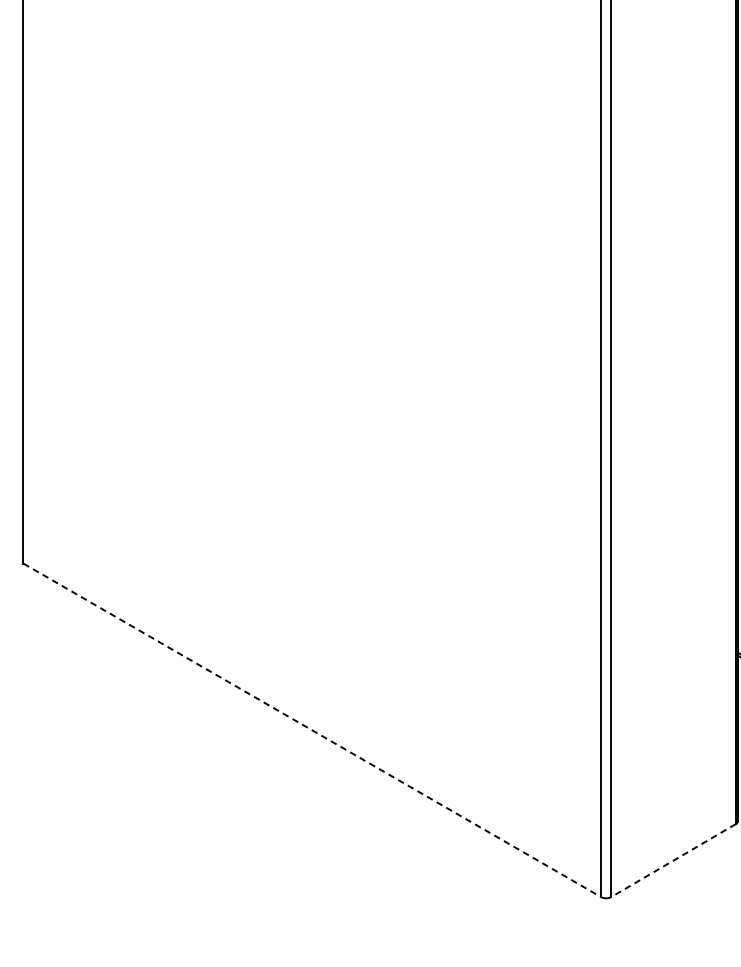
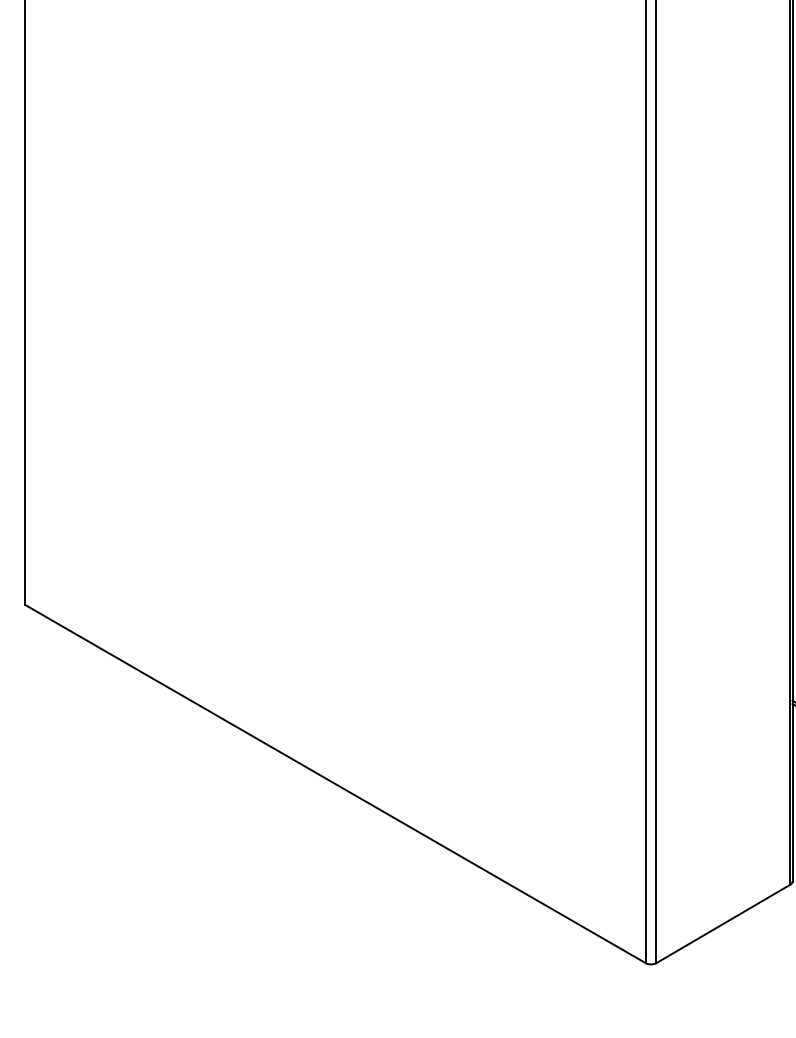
line: (313, 730) -> (336, 784), dashed -> solid
line: (673, 860) -> (723, 923), dashed -> solid

